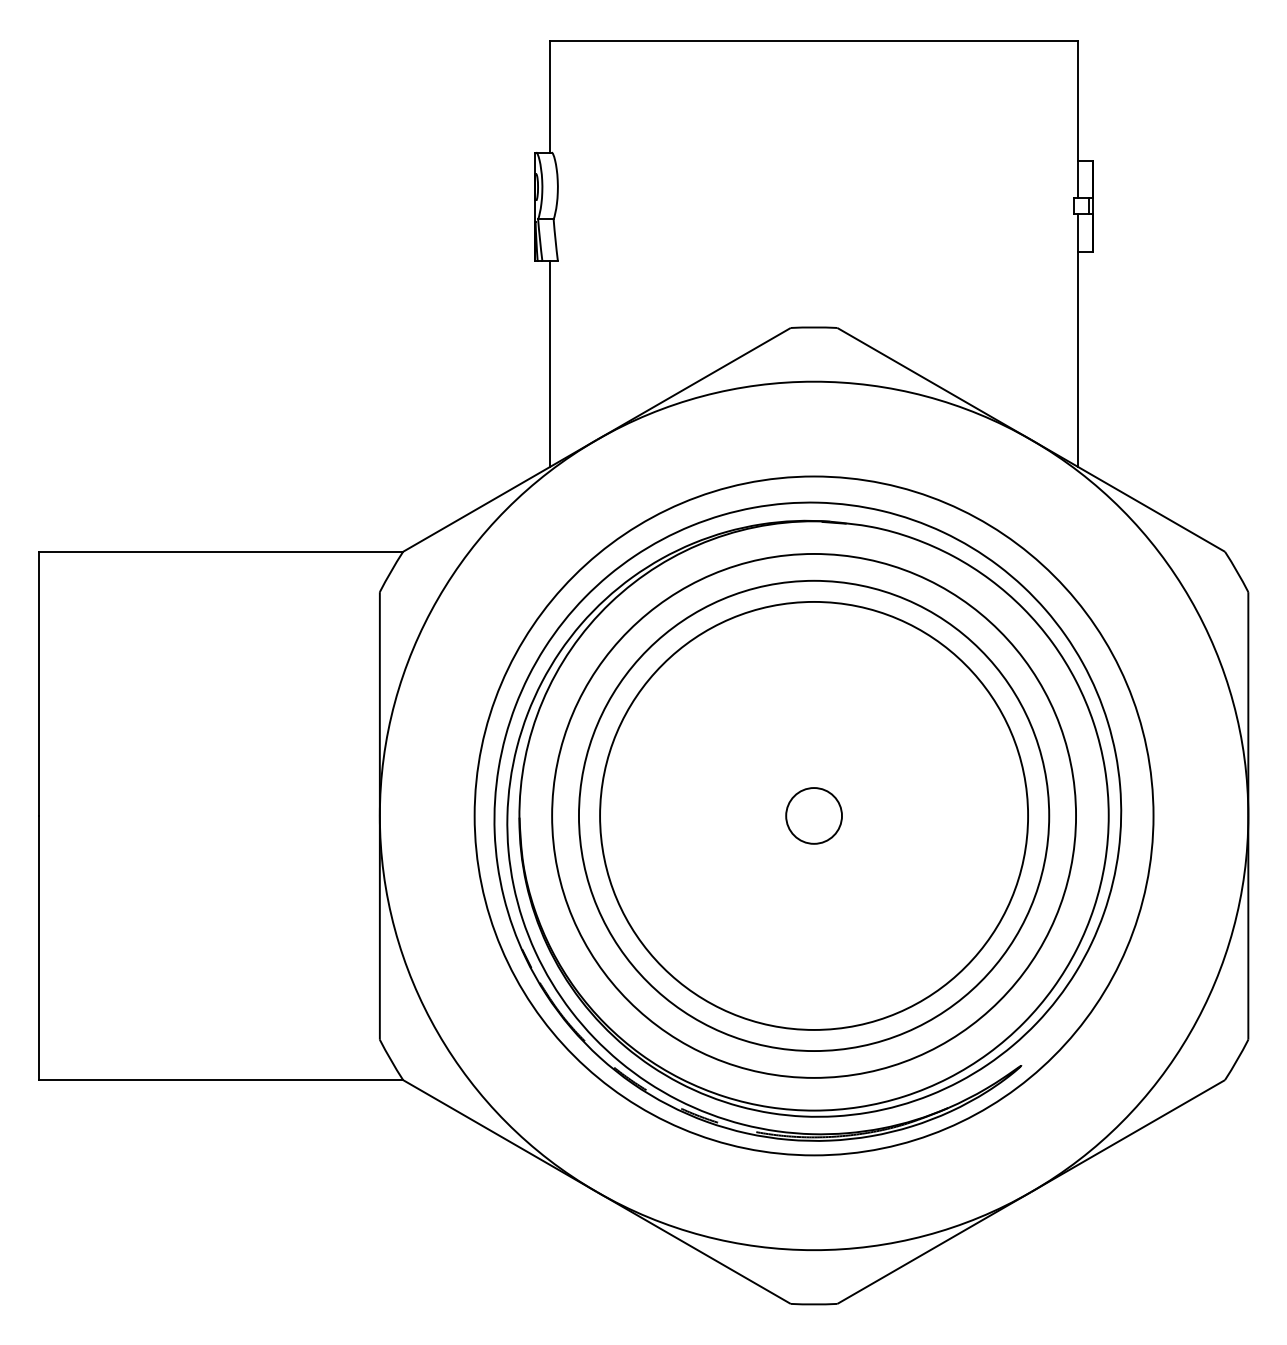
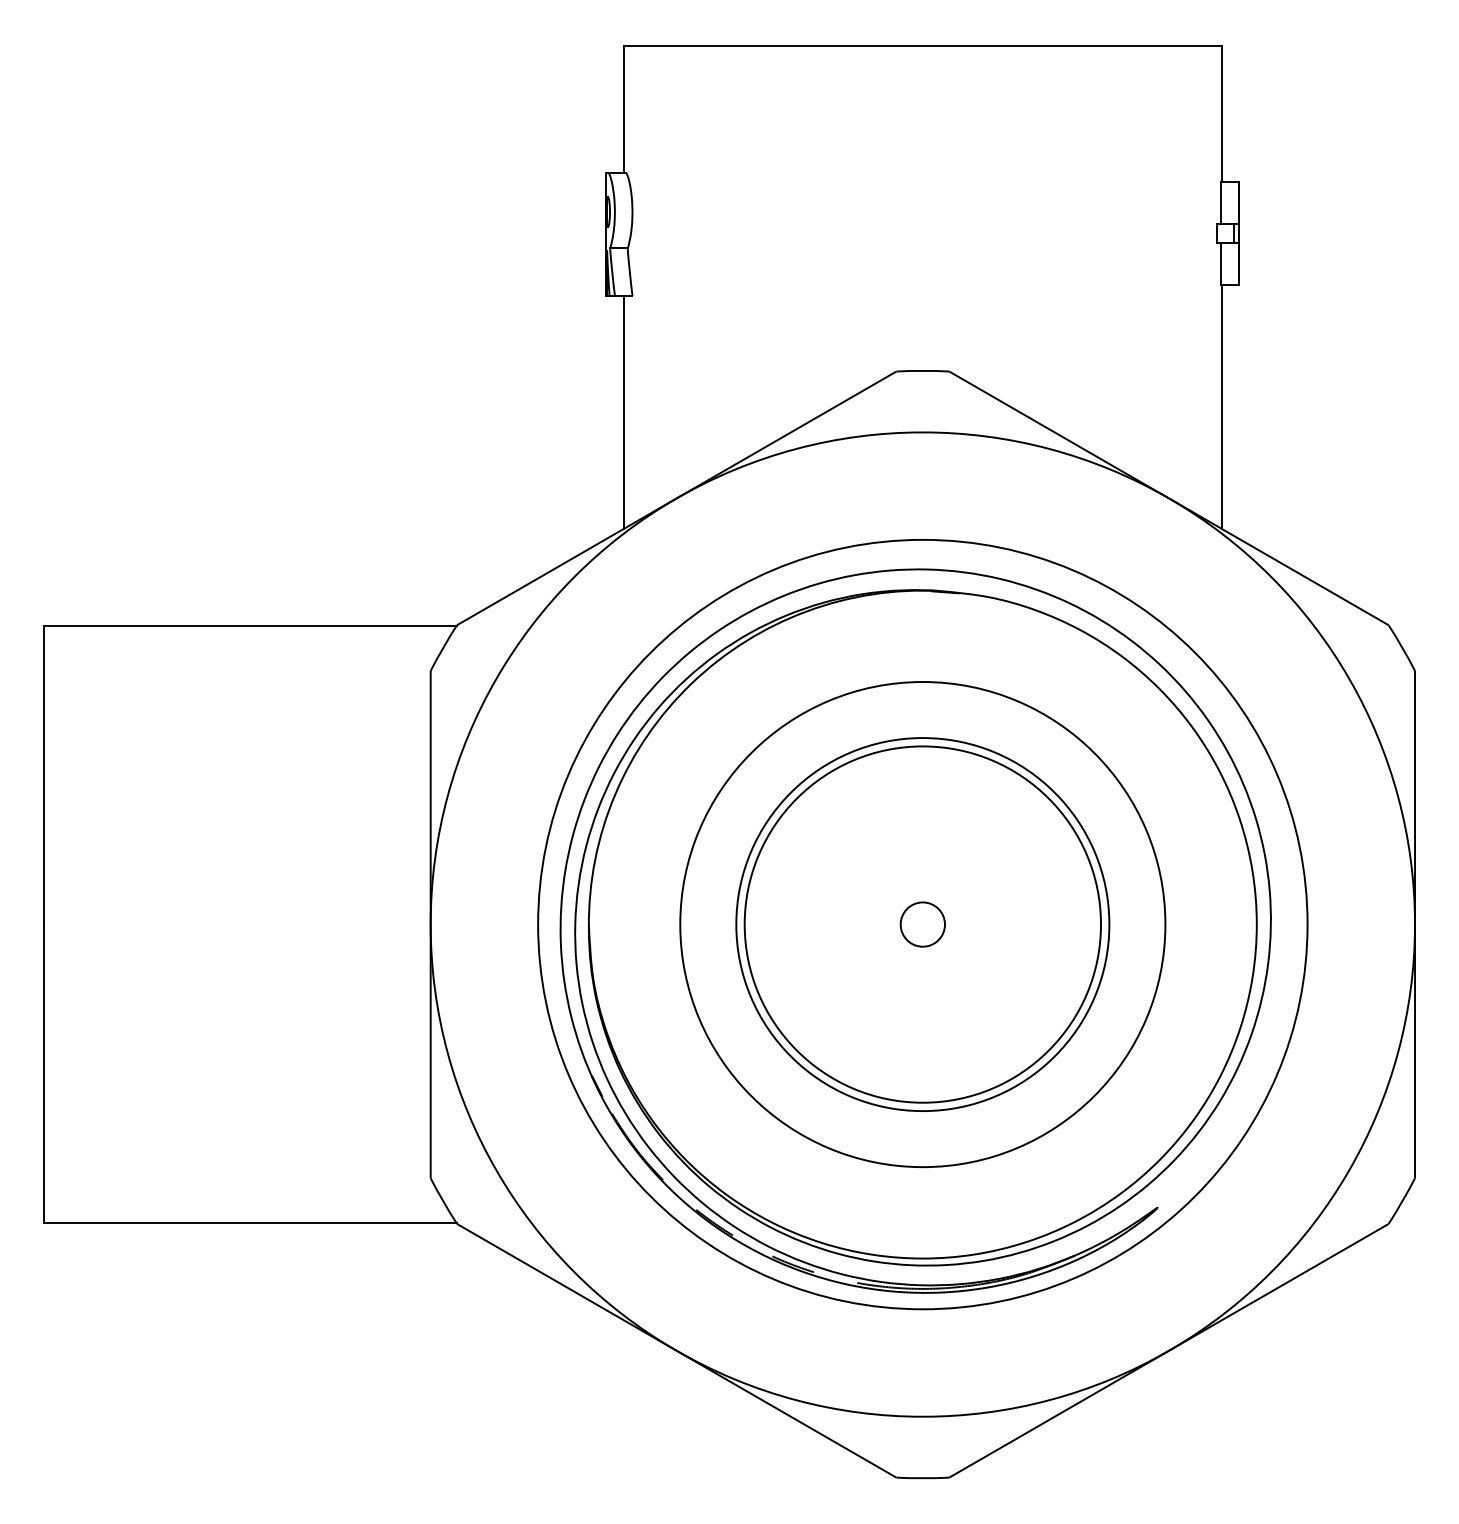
circle: (813, 815) -> (922, 924), size x0.6
circle: (813, 815) -> (922, 924), size x0.7
circle: (813, 815) -> (922, 924), size x0.7

